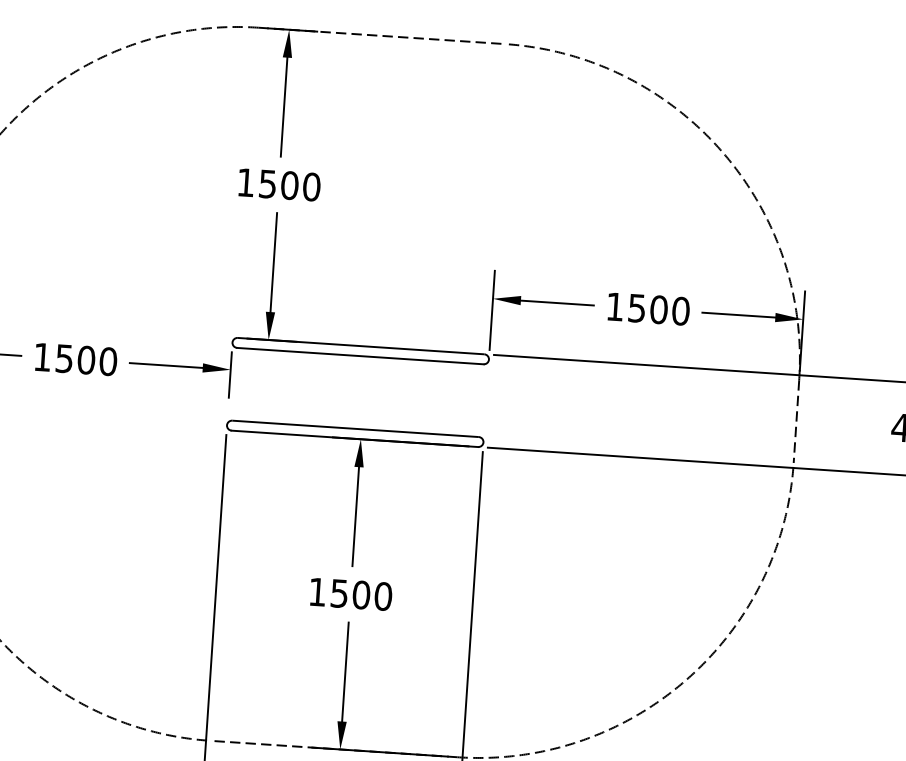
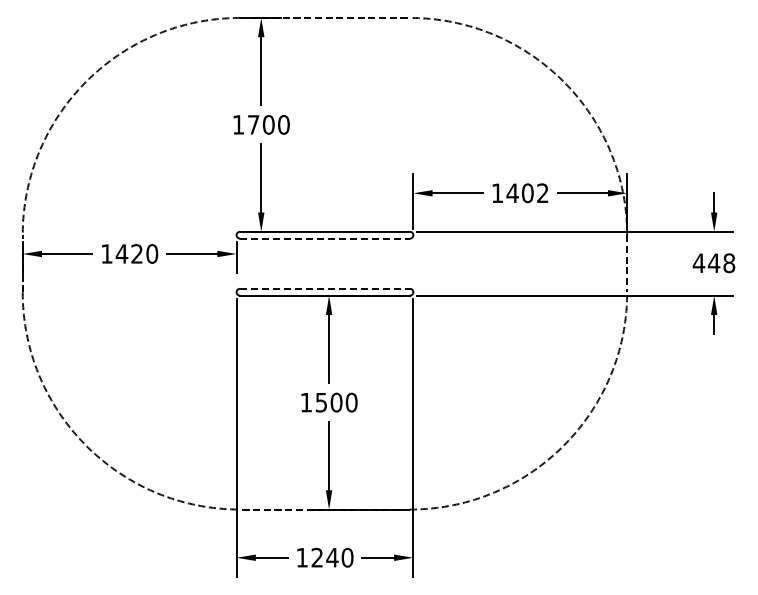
text: (267, 183) -> (253, 124), 1500 -> 1700
text: (658, 310) -> (527, 193), 1500 -> 1402
line: (359, 355) -> (324, 238), solid -> dashed
text: (75, 358) -> (129, 253), 1500 -> 1420
line: (354, 428) -> (324, 288), solid -> dashed

